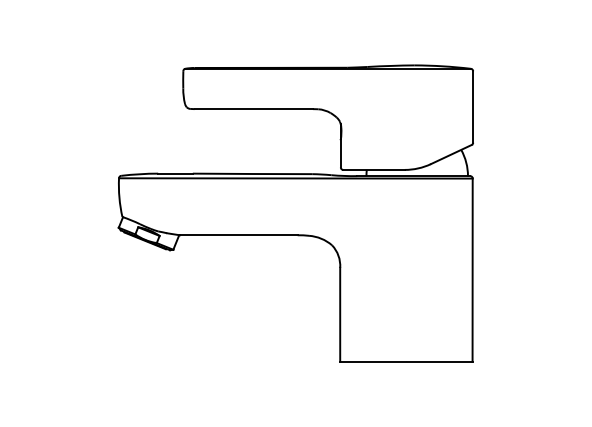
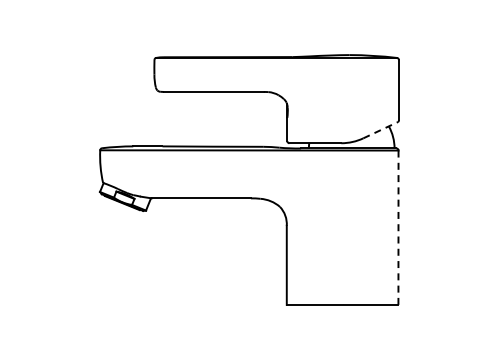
line: (452, 154) -> (381, 130), solid -> dashed
line: (472, 269) -> (398, 227), solid -> dashed

